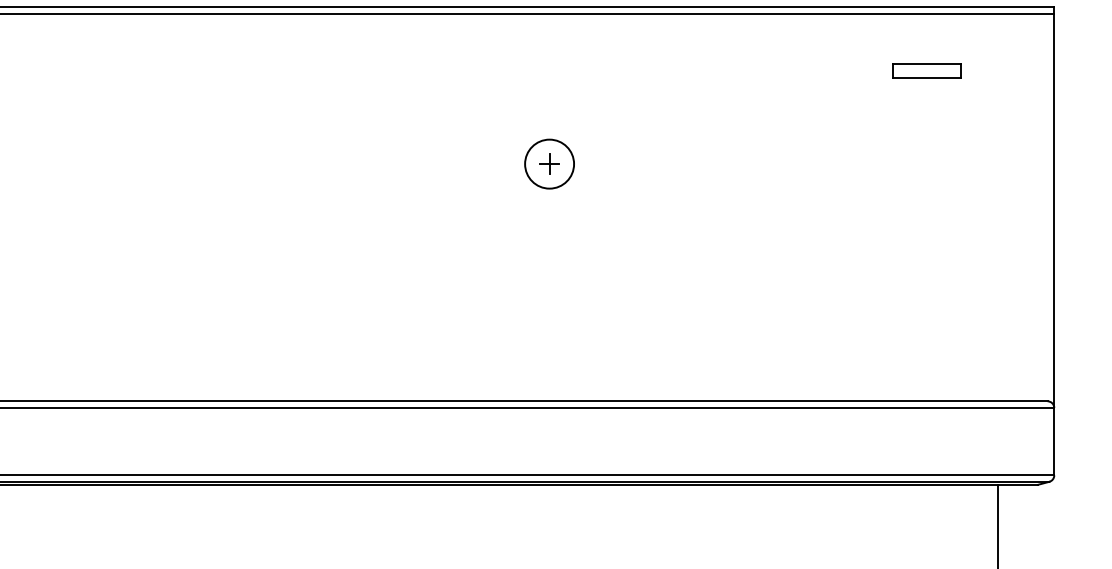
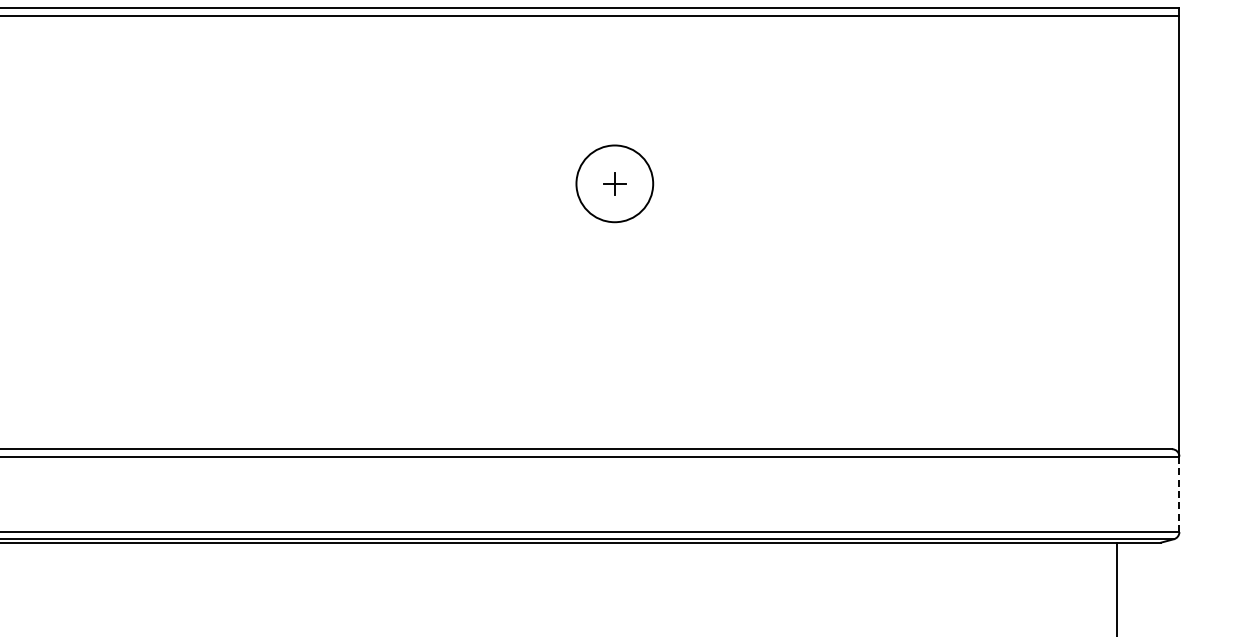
part: (926, 70) -> (1036, 79), removed
circle: (549, 163) -> (614, 183), size x1.4
line: (1054, 441) -> (1179, 494), solid -> dashed

